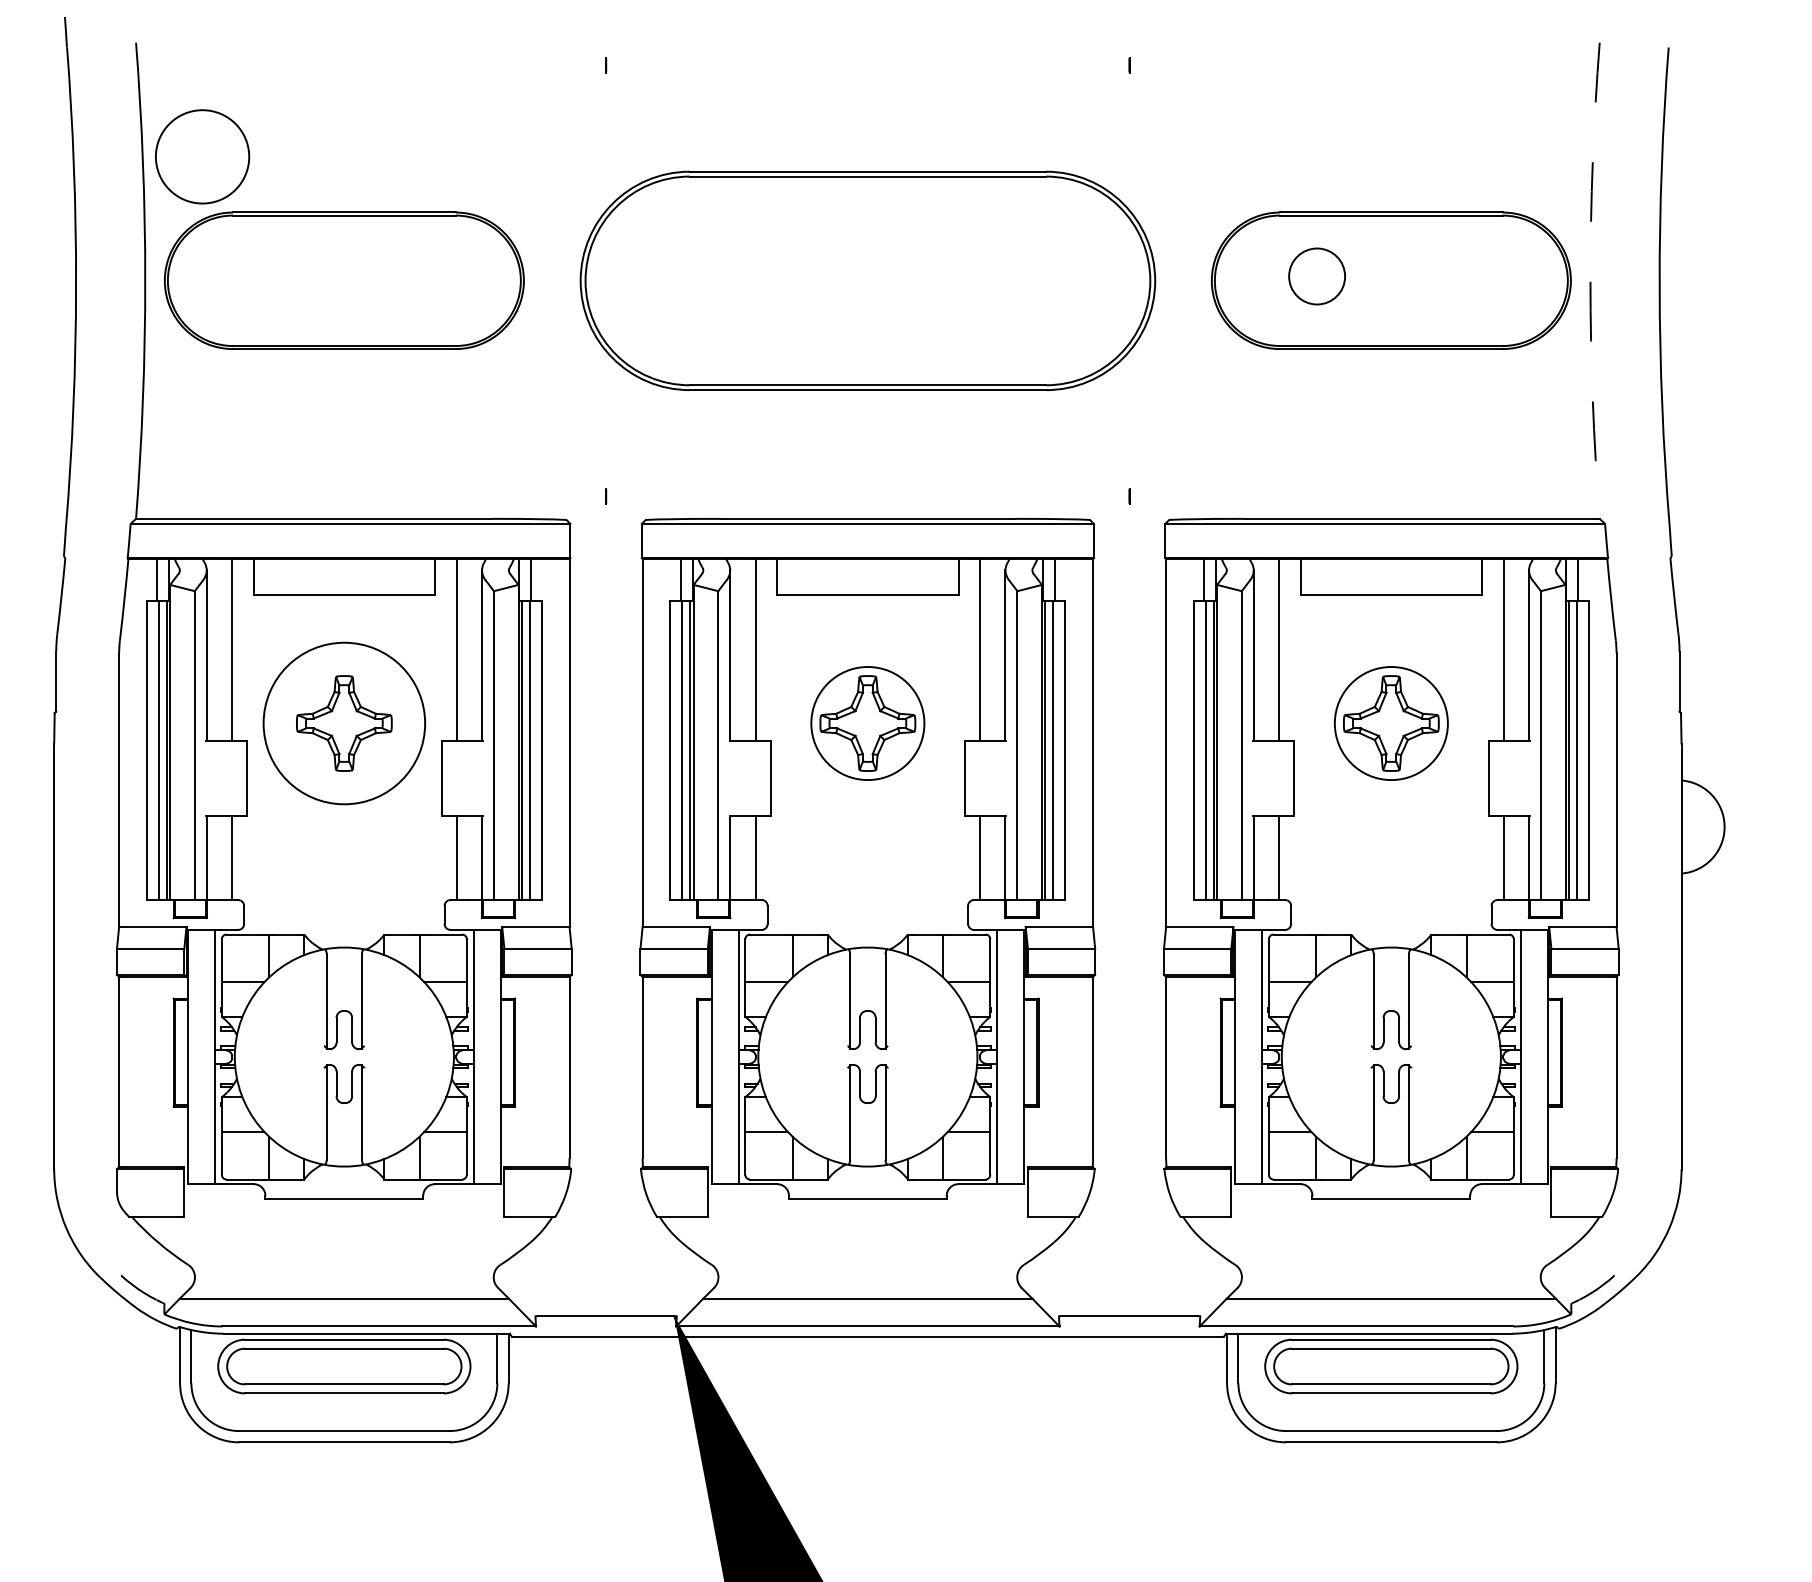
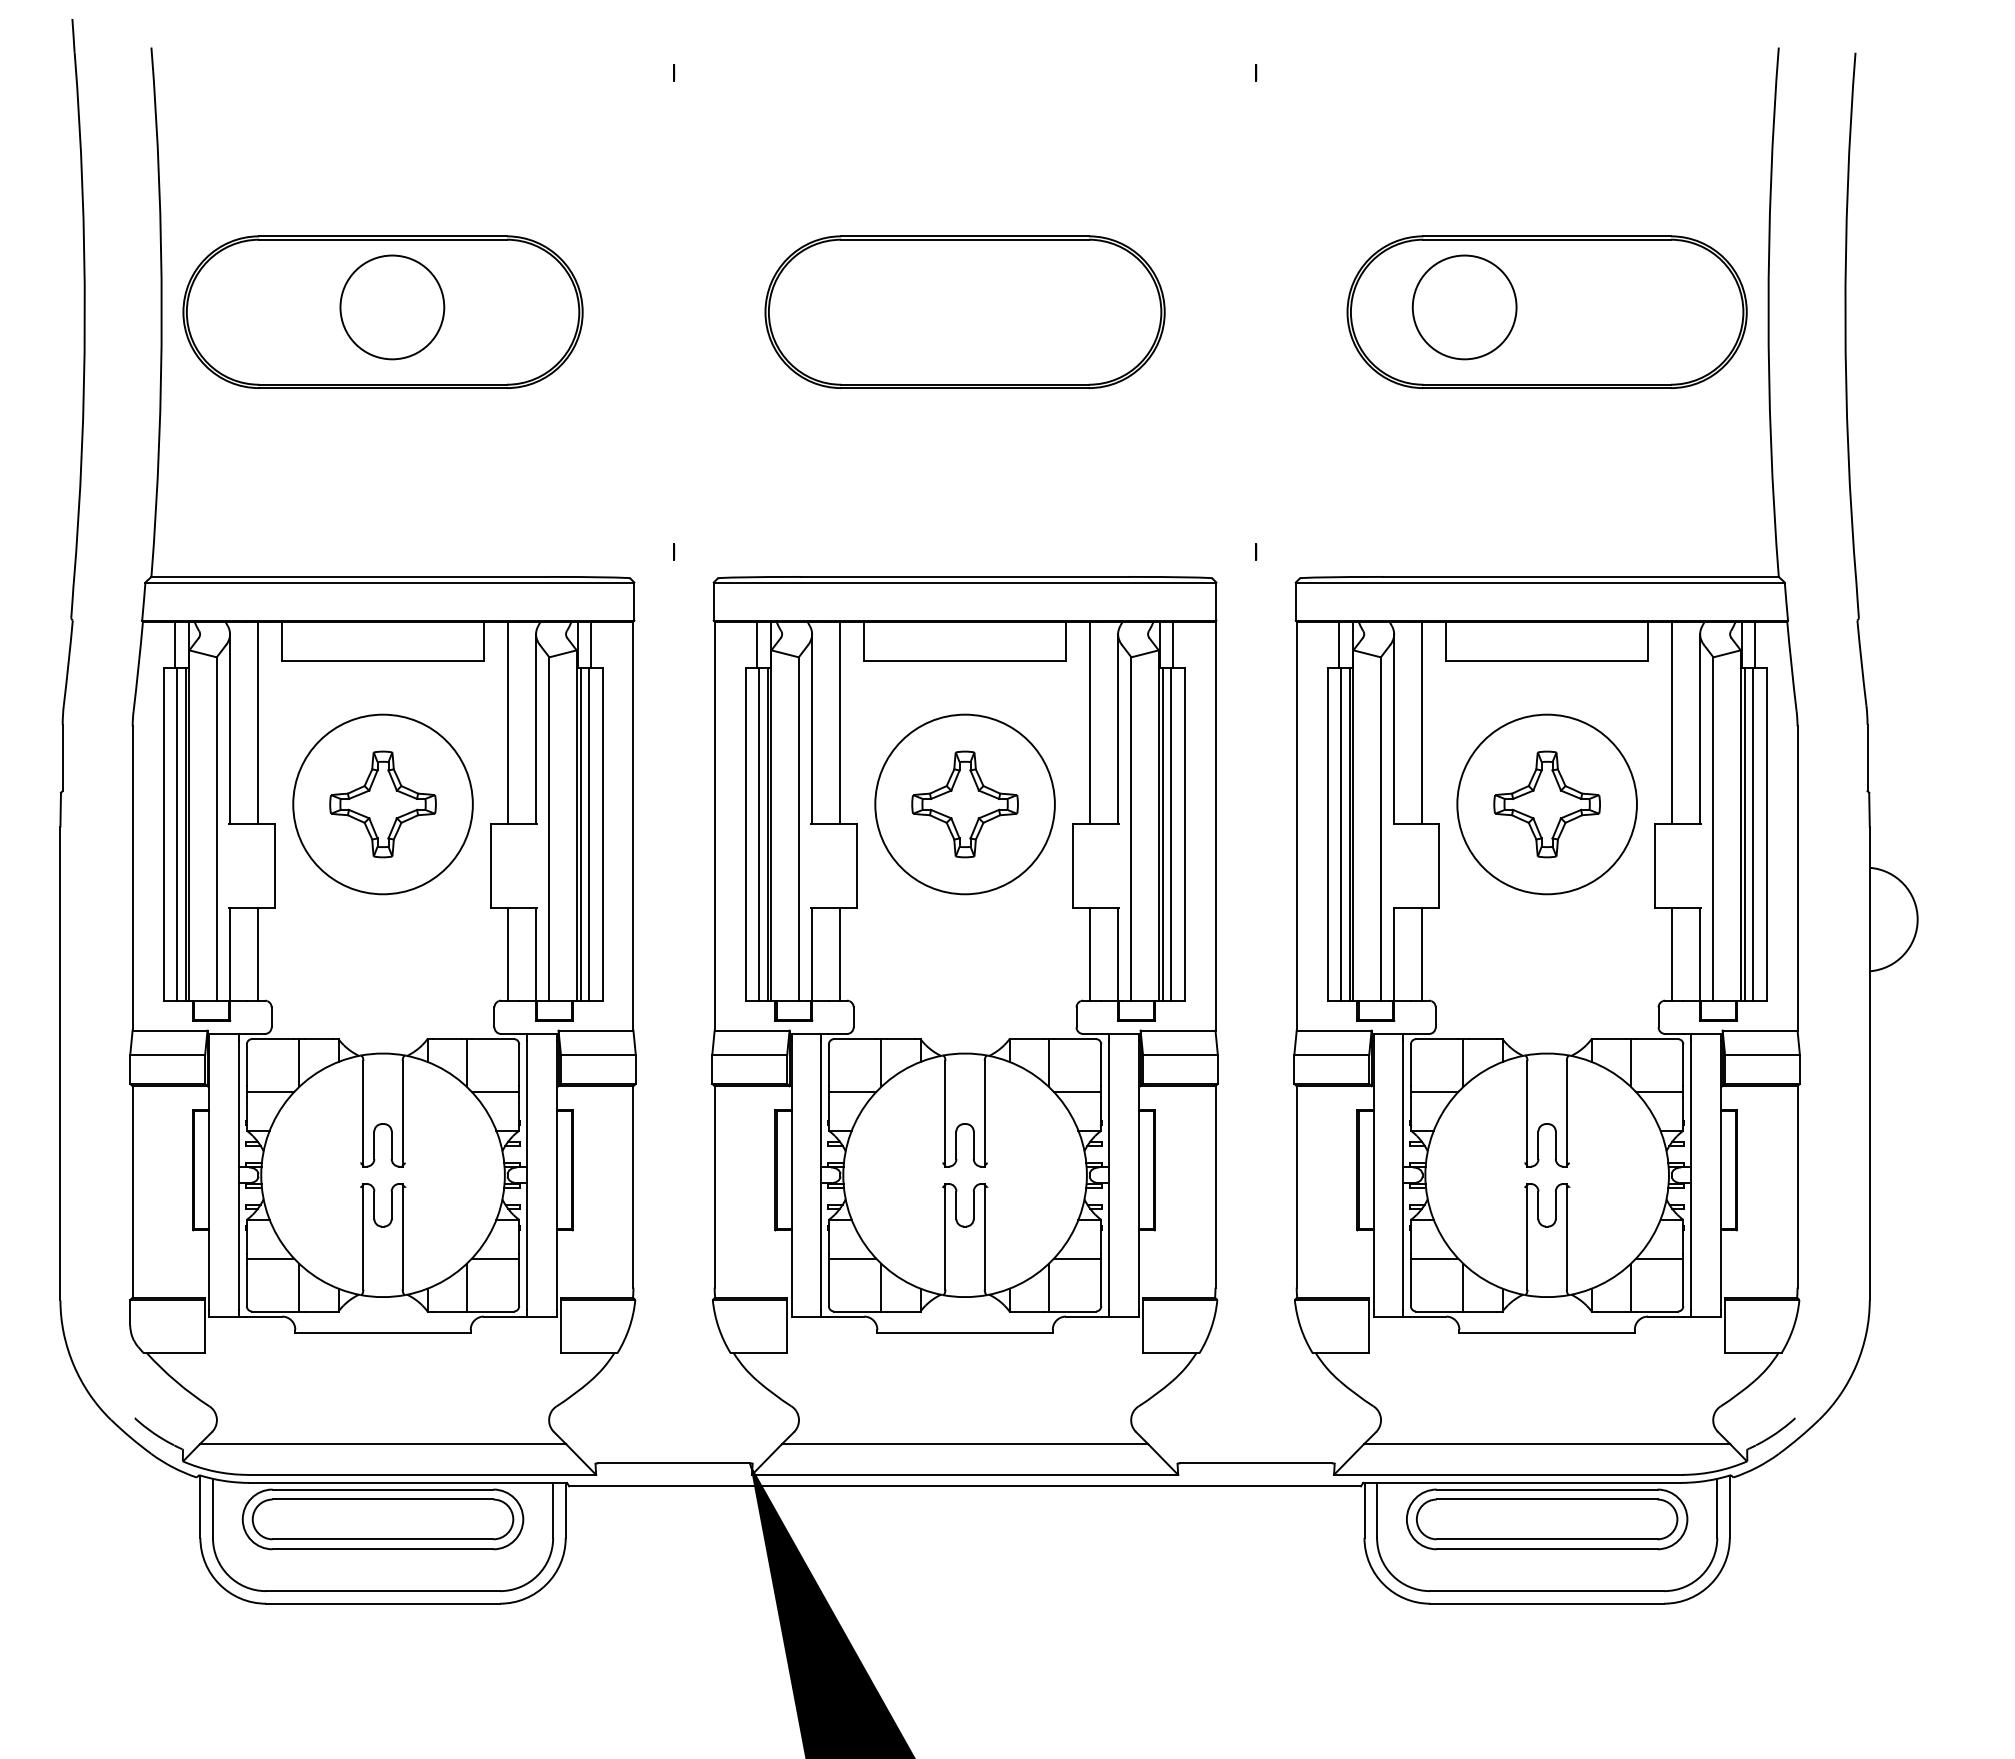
circle: (202, 156) -> (392, 307), moved
circle: (1317, 276) -> (1464, 307), size x1.67
part: (867, 280) -> (964, 311), size x0.62
arc: (1590, 281) -> (1768, 312), dashed -> solid
circle: (867, 723) -> (964, 804), size x1.43
circle: (1390, 723) -> (1546, 804), size x1.43

